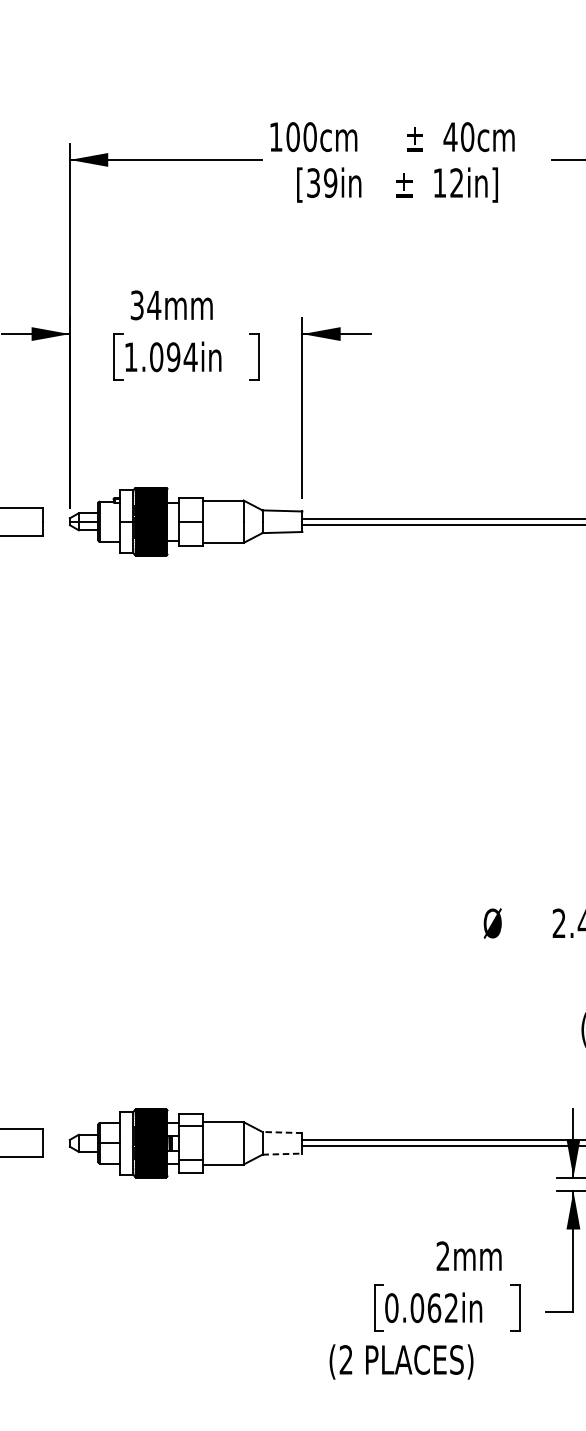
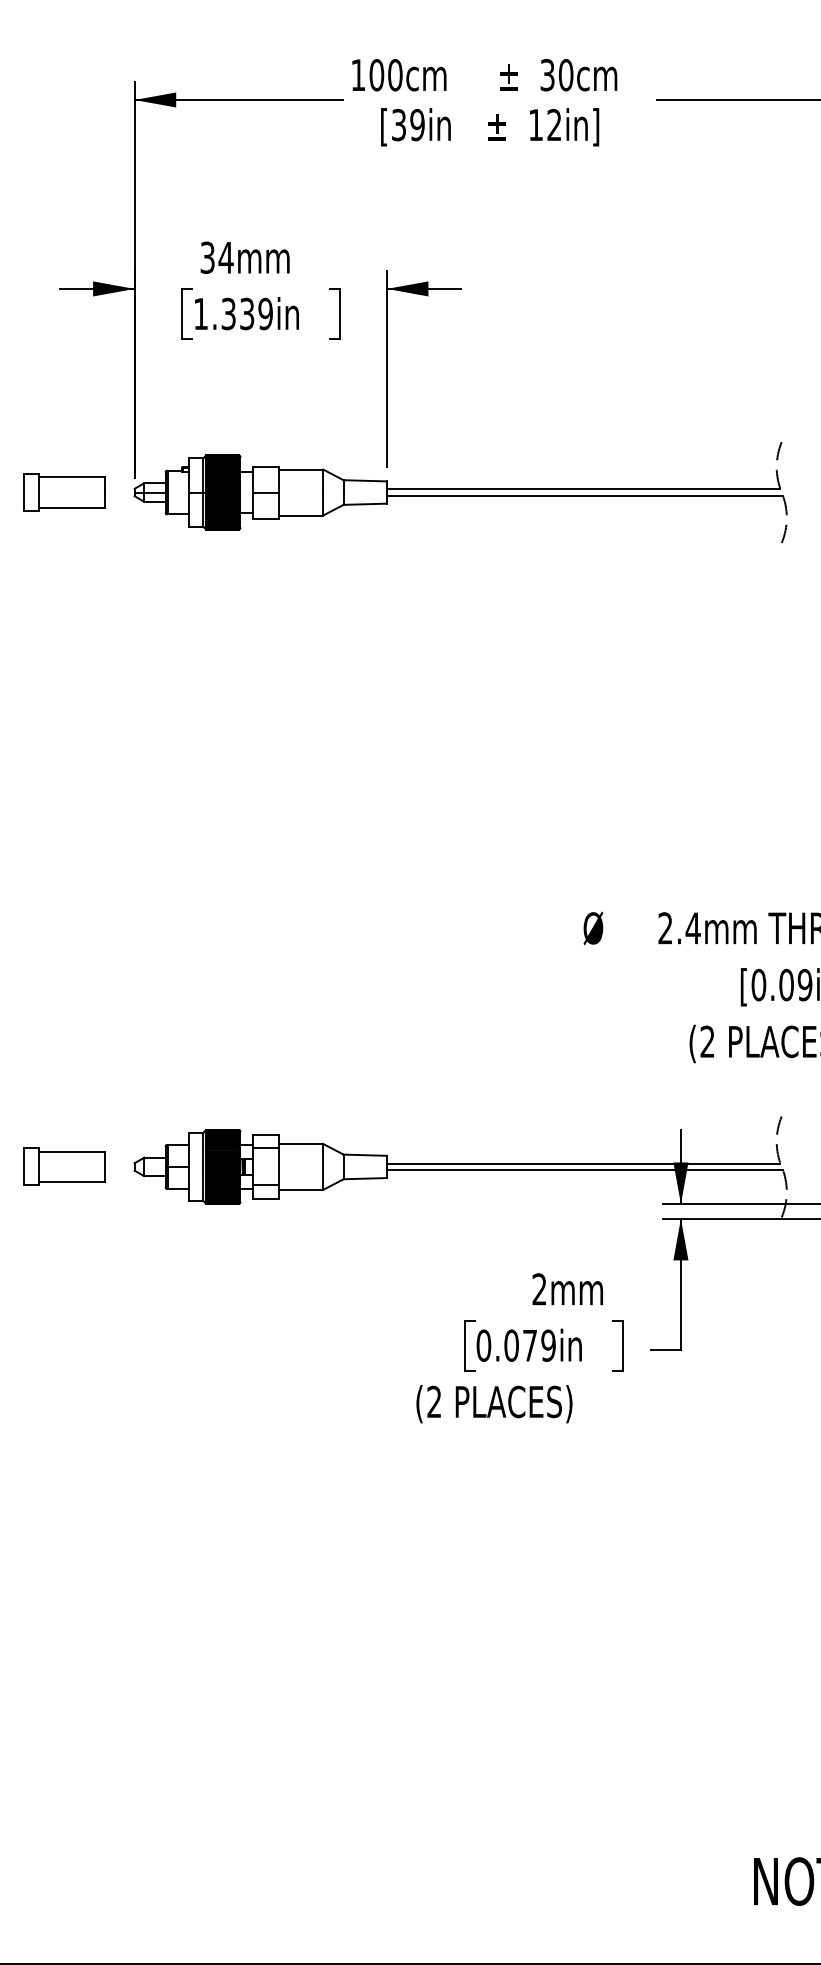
text: (450, 137) -> (547, 75), 40cm -> 30cm
text: (173, 356) -> (247, 313), 1.094in -> 1.339in
line: (282, 1132) -> (365, 1155), dashed -> solid
line: (282, 1153) -> (365, 1178), dashed -> solid
text: (443, 1307) -> (539, 1345), 0.062in -> 0.079in

